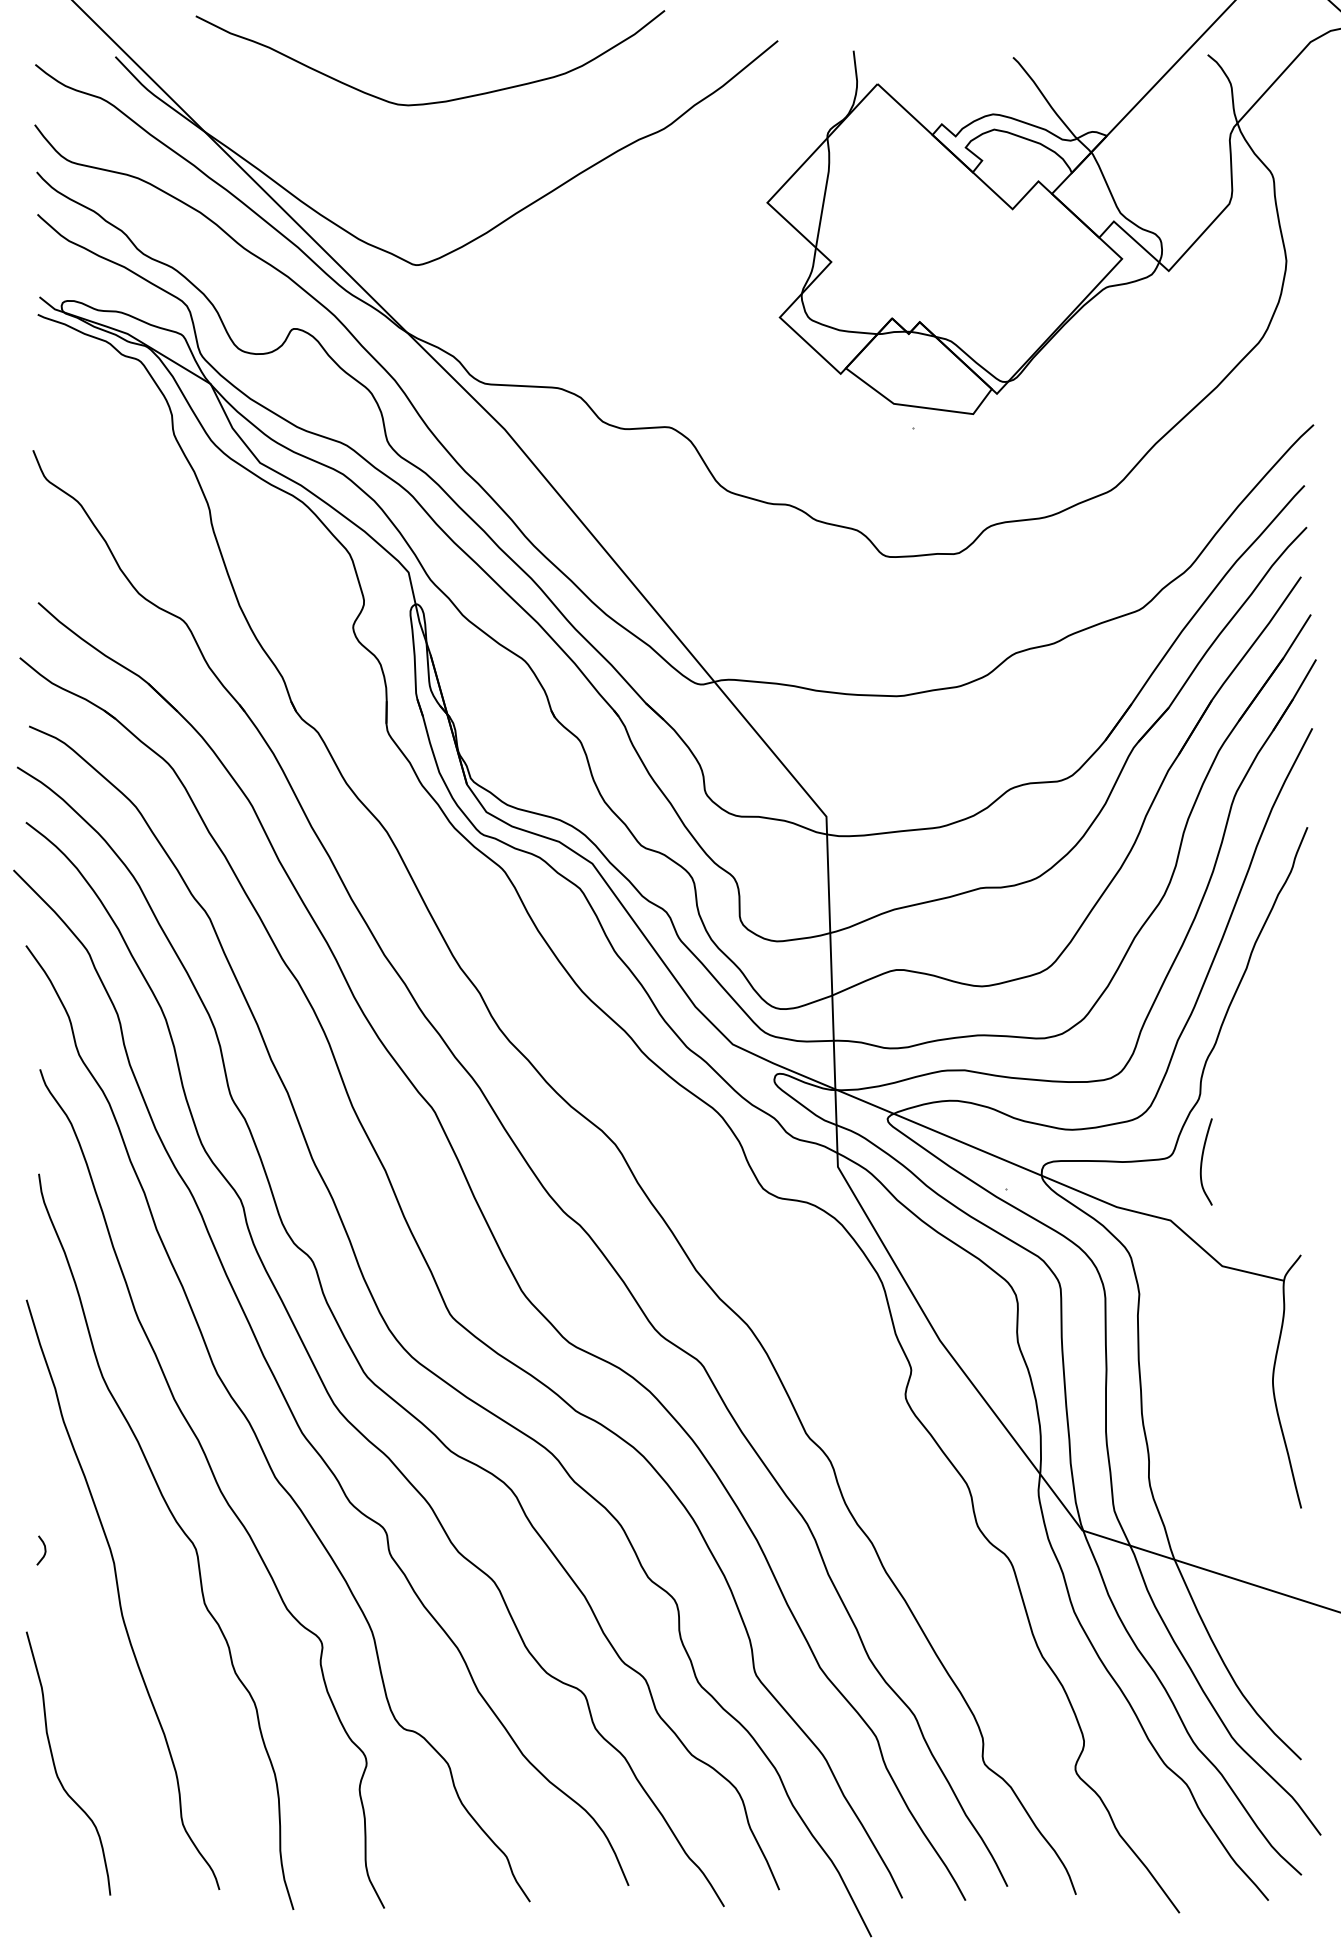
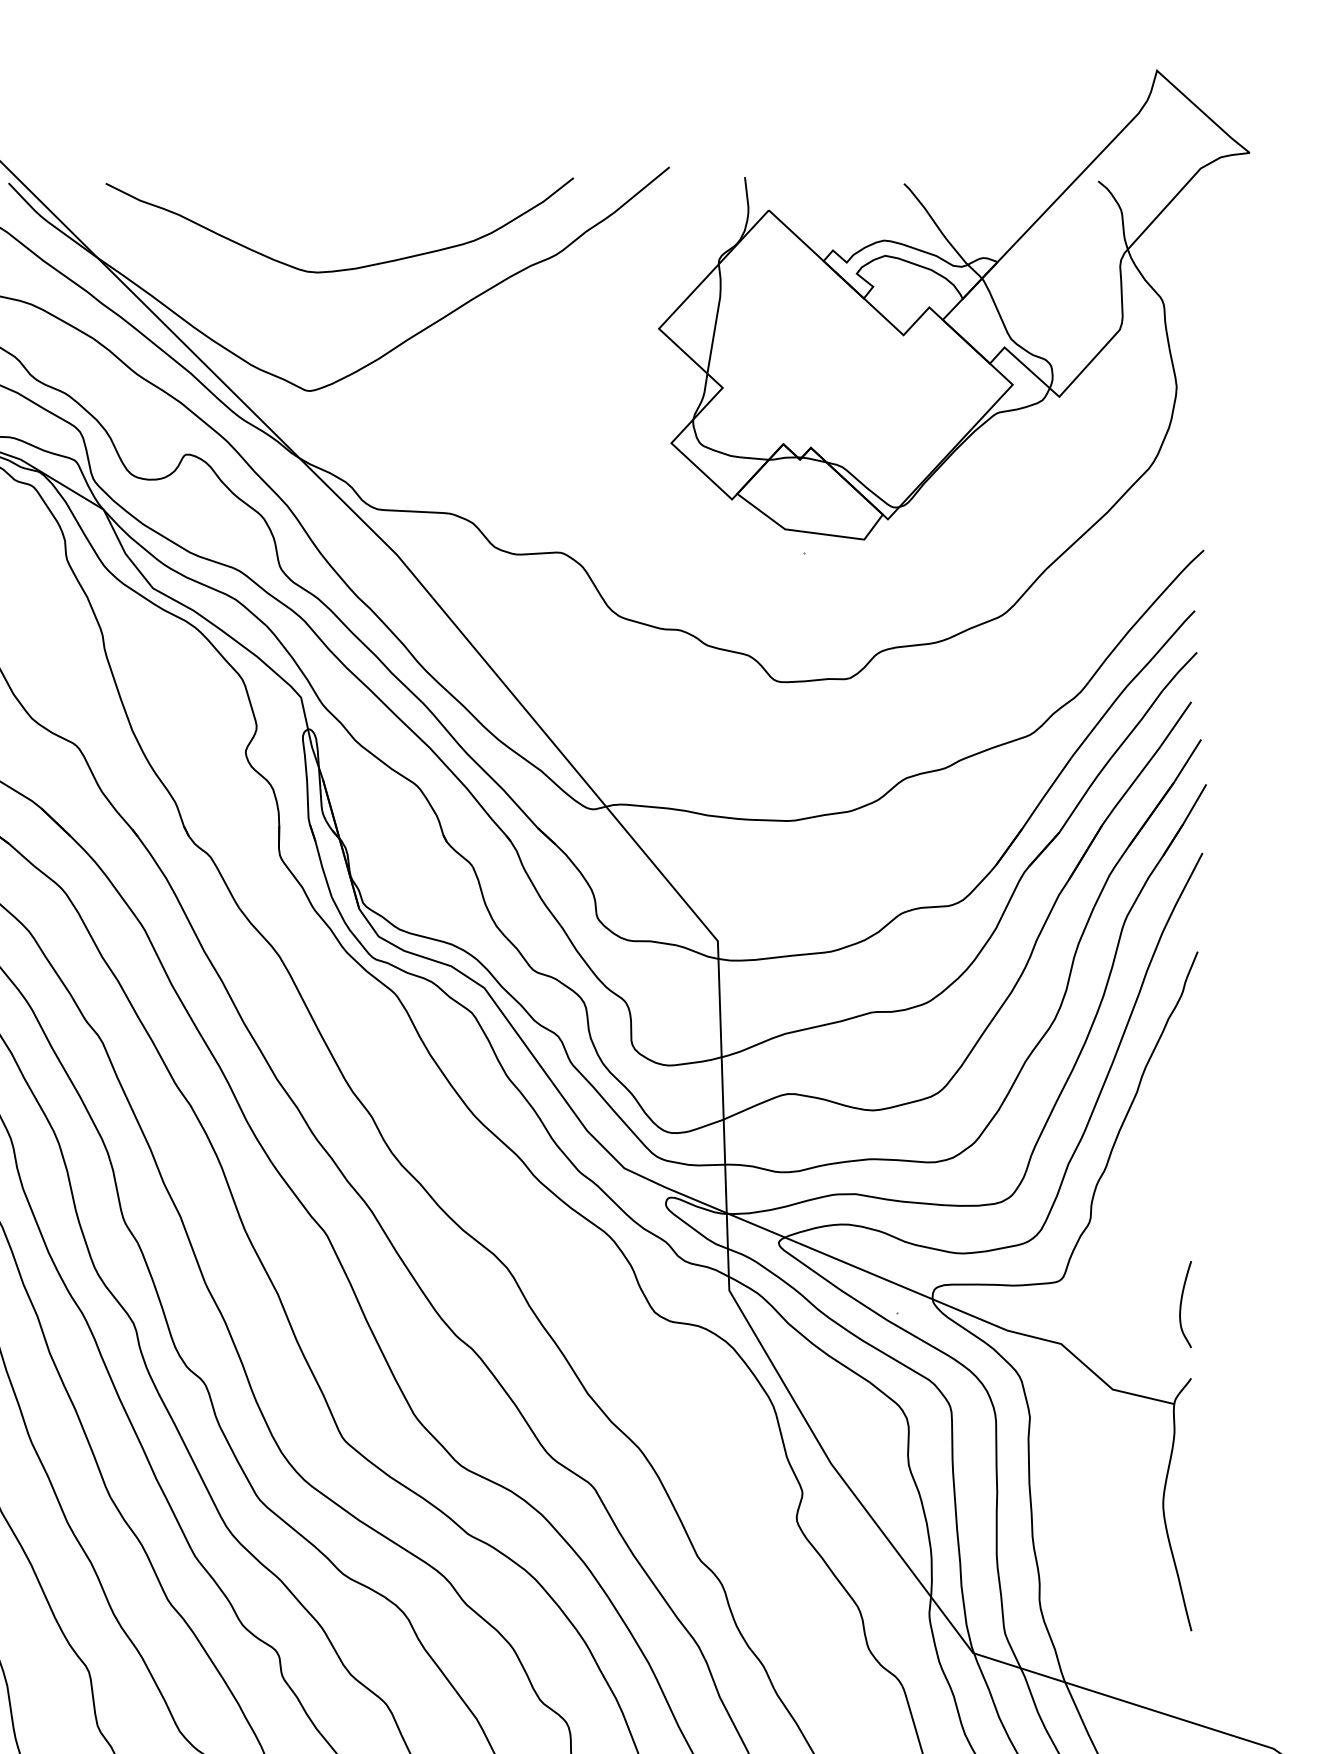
curve: (436, 101) -> (345, 268), moved
curve: (1202, 1161) -> (1181, 1304), moved

